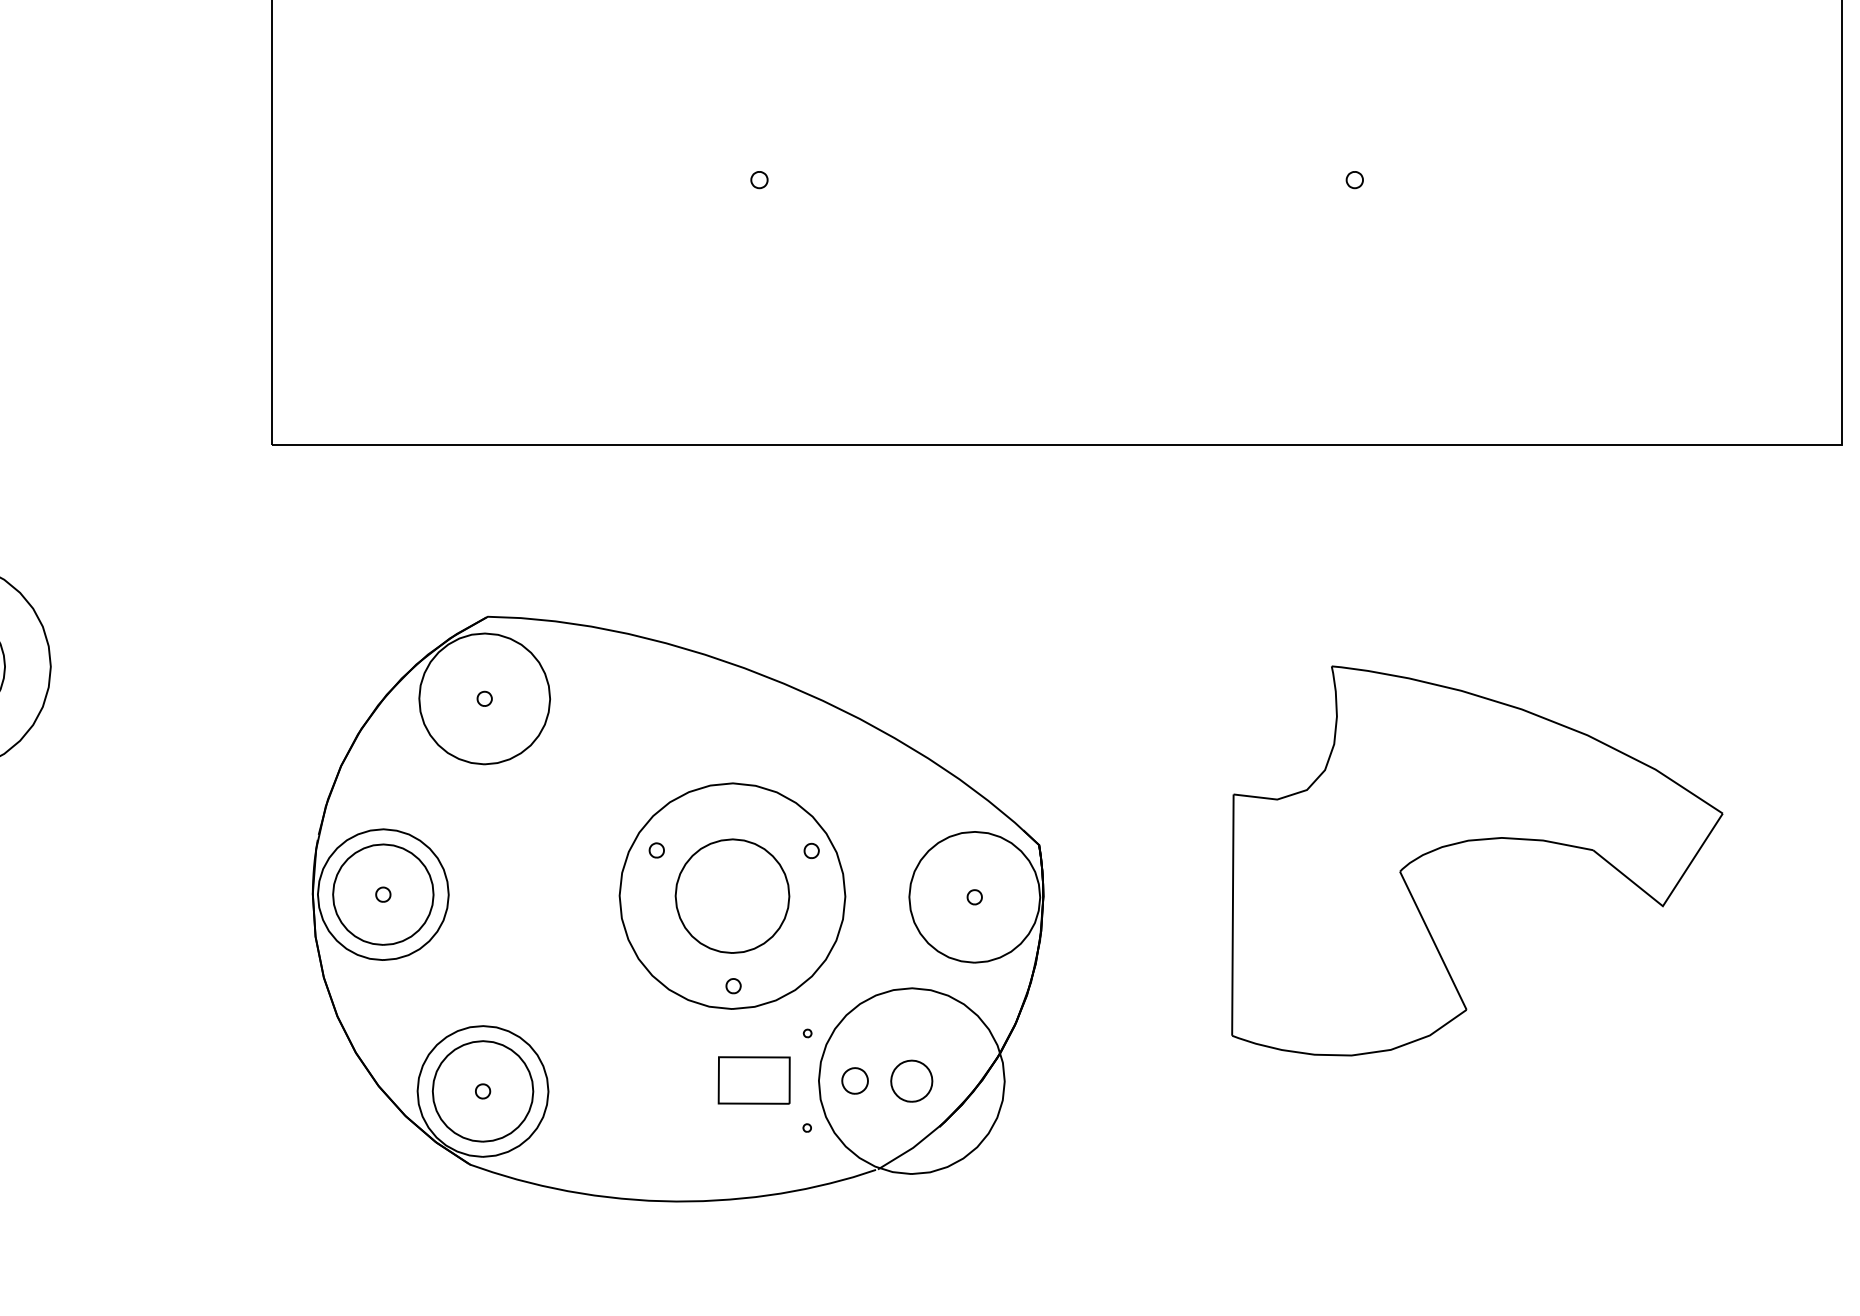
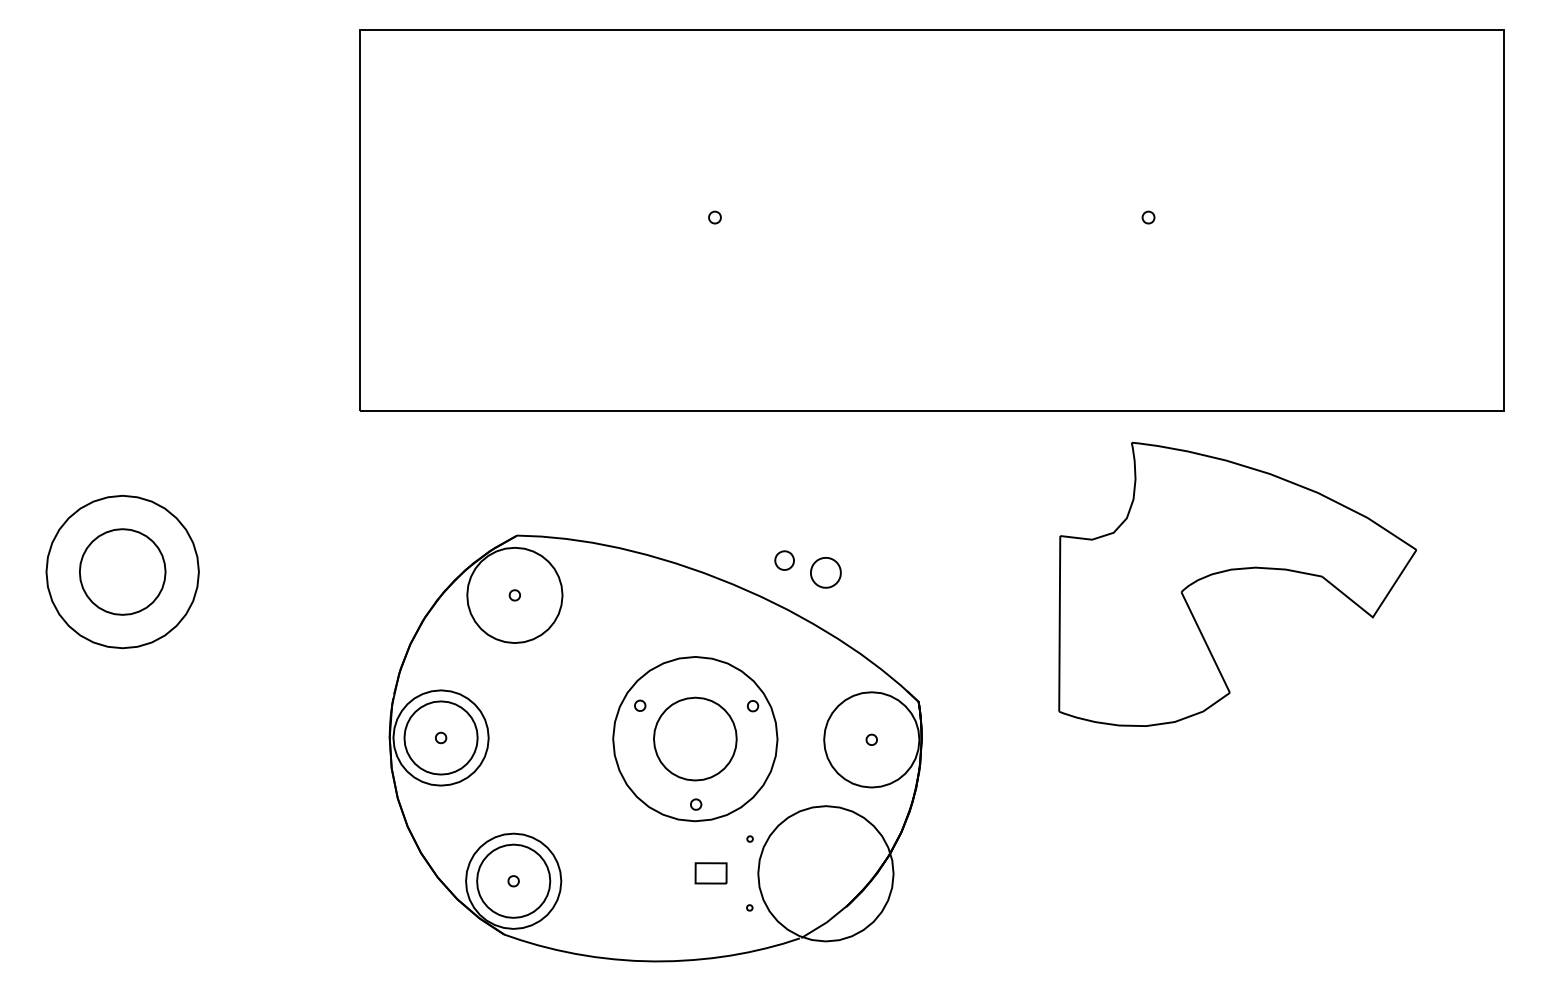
part: (1475, 841) -> (1236, 570), moved
part: (753, 1080) -> (710, 873), size x0.6
part: (854, 1080) -> (784, 560), moved
part: (911, 1080) -> (825, 572), moved

